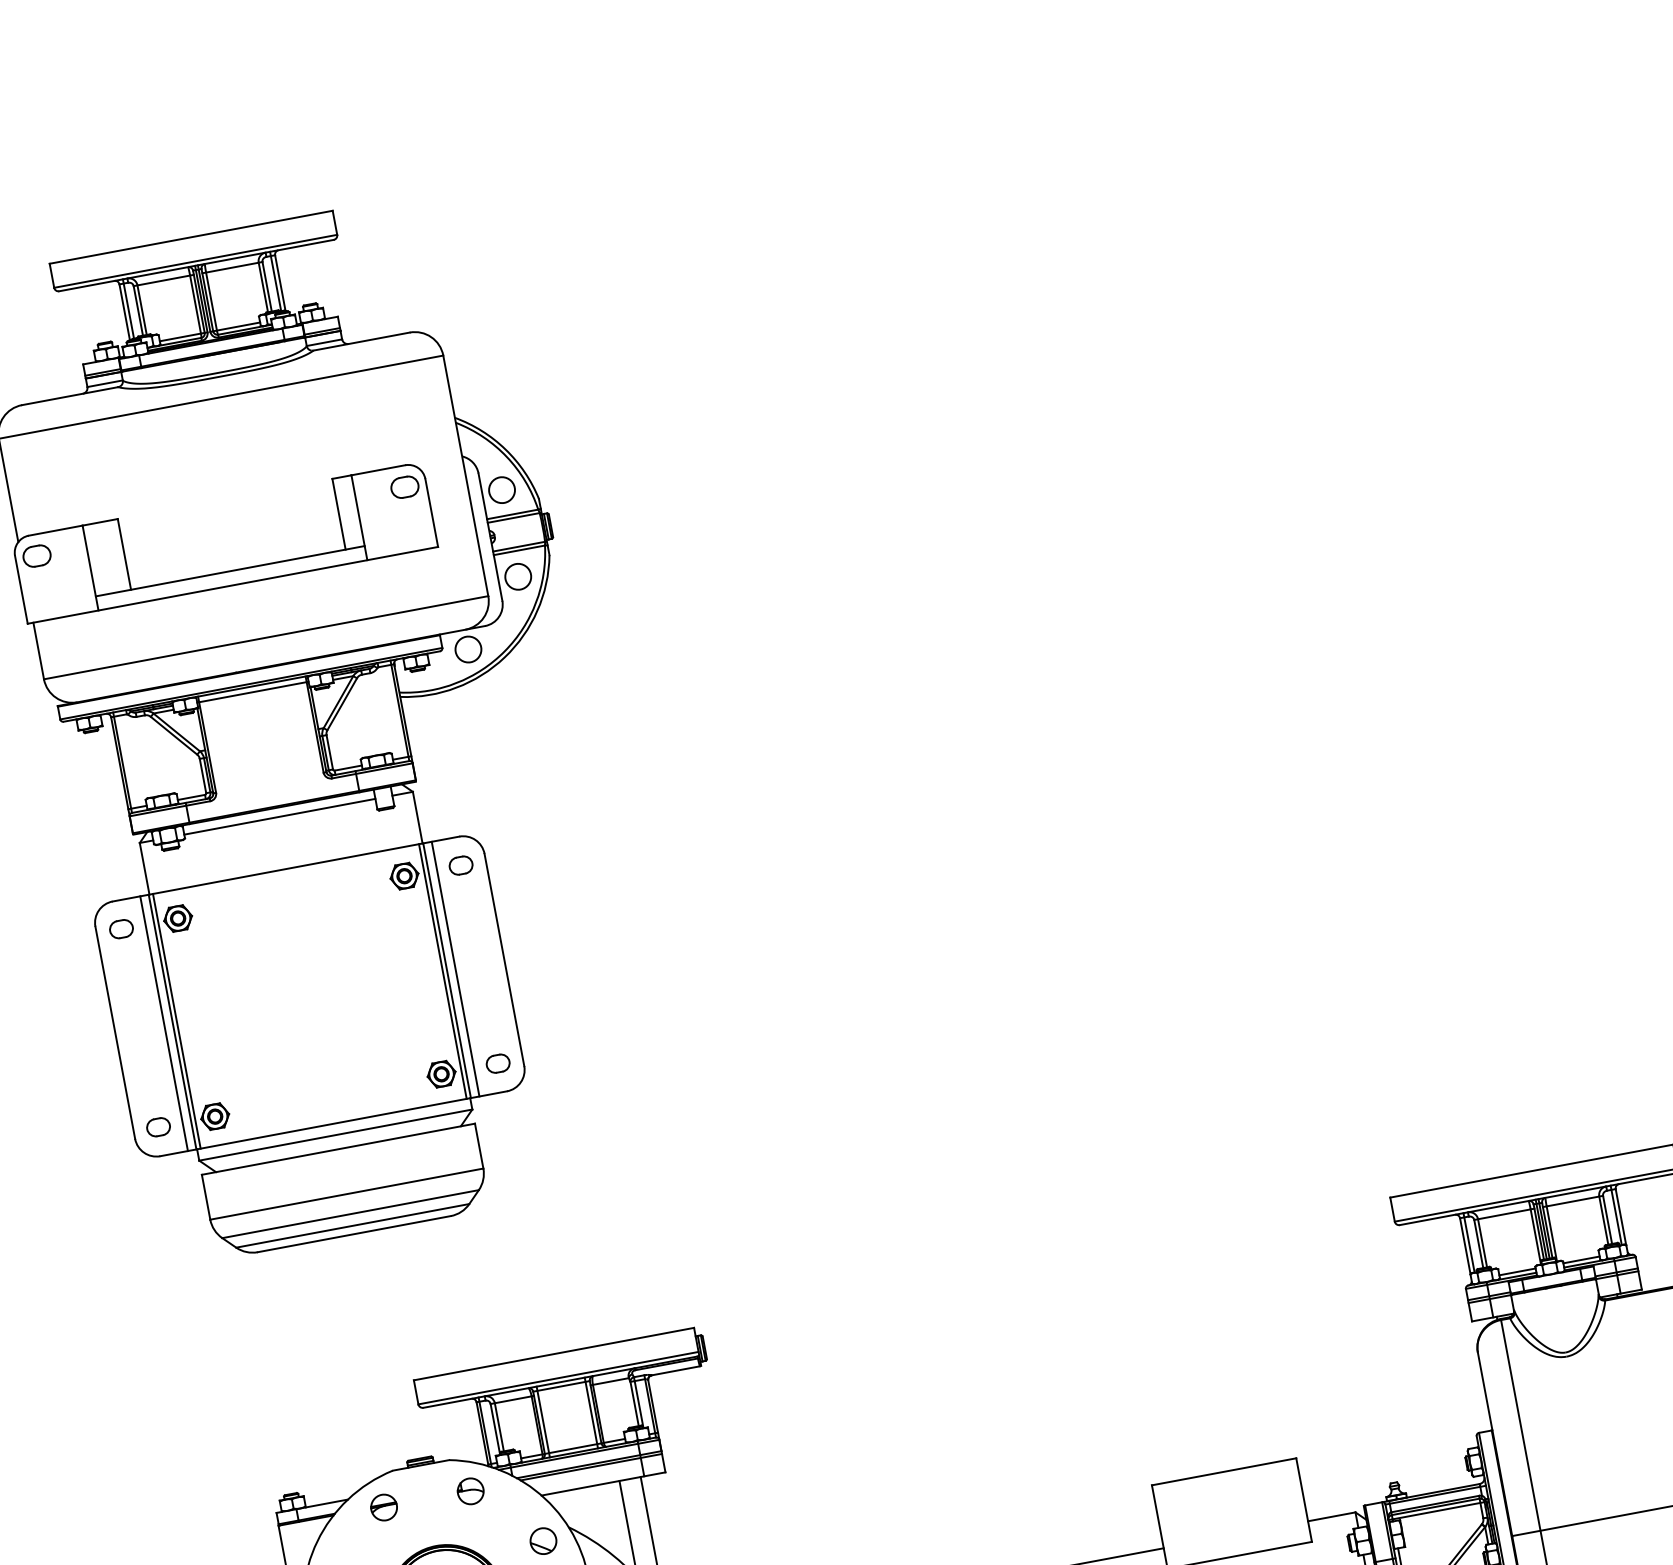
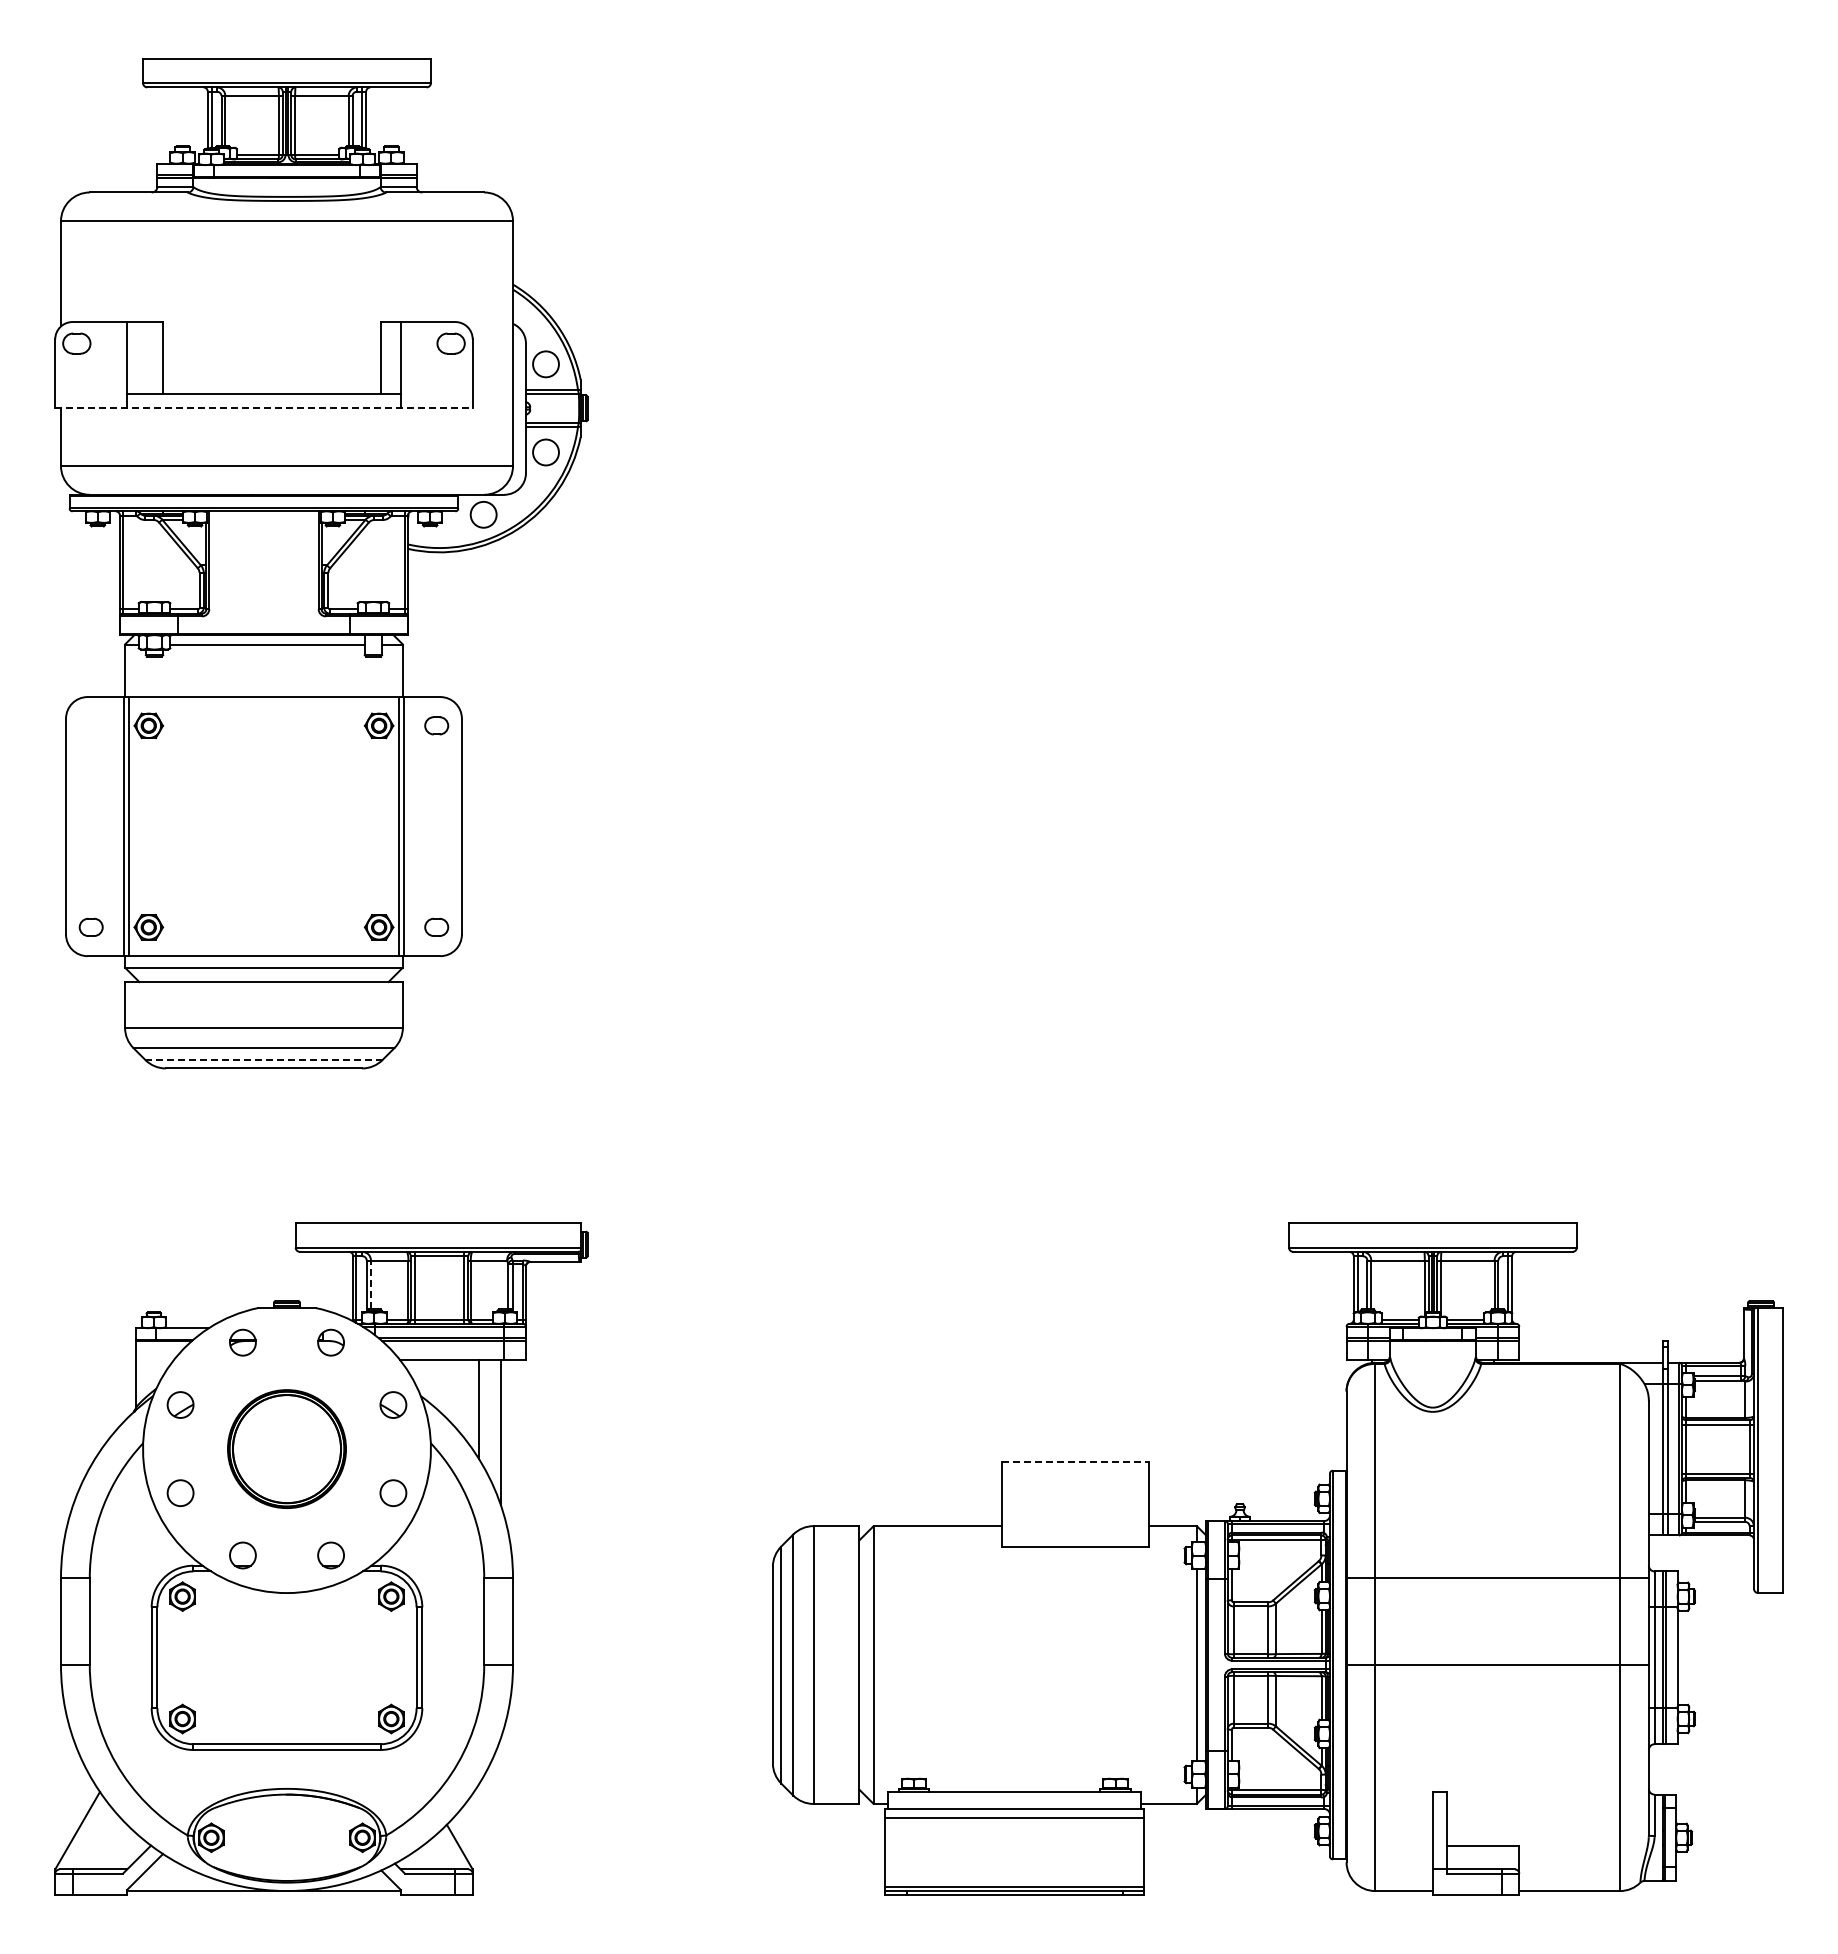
line: (232, 585) -> (263, 408), solid -> dashed
line: (252, 692) -> (263, 517), removed
part: (120, 928) -> (90, 725), removed
line: (455, 968) -> (412, 826), removed
line: (163, 1023) -> (115, 826), removed
line: (352, 1226) -> (263, 1060), solid -> dashed
line: (499, 1426) -> (371, 1284), solid -> dashed
line: (1224, 1472) -> (1075, 1462), solid -> dashed

